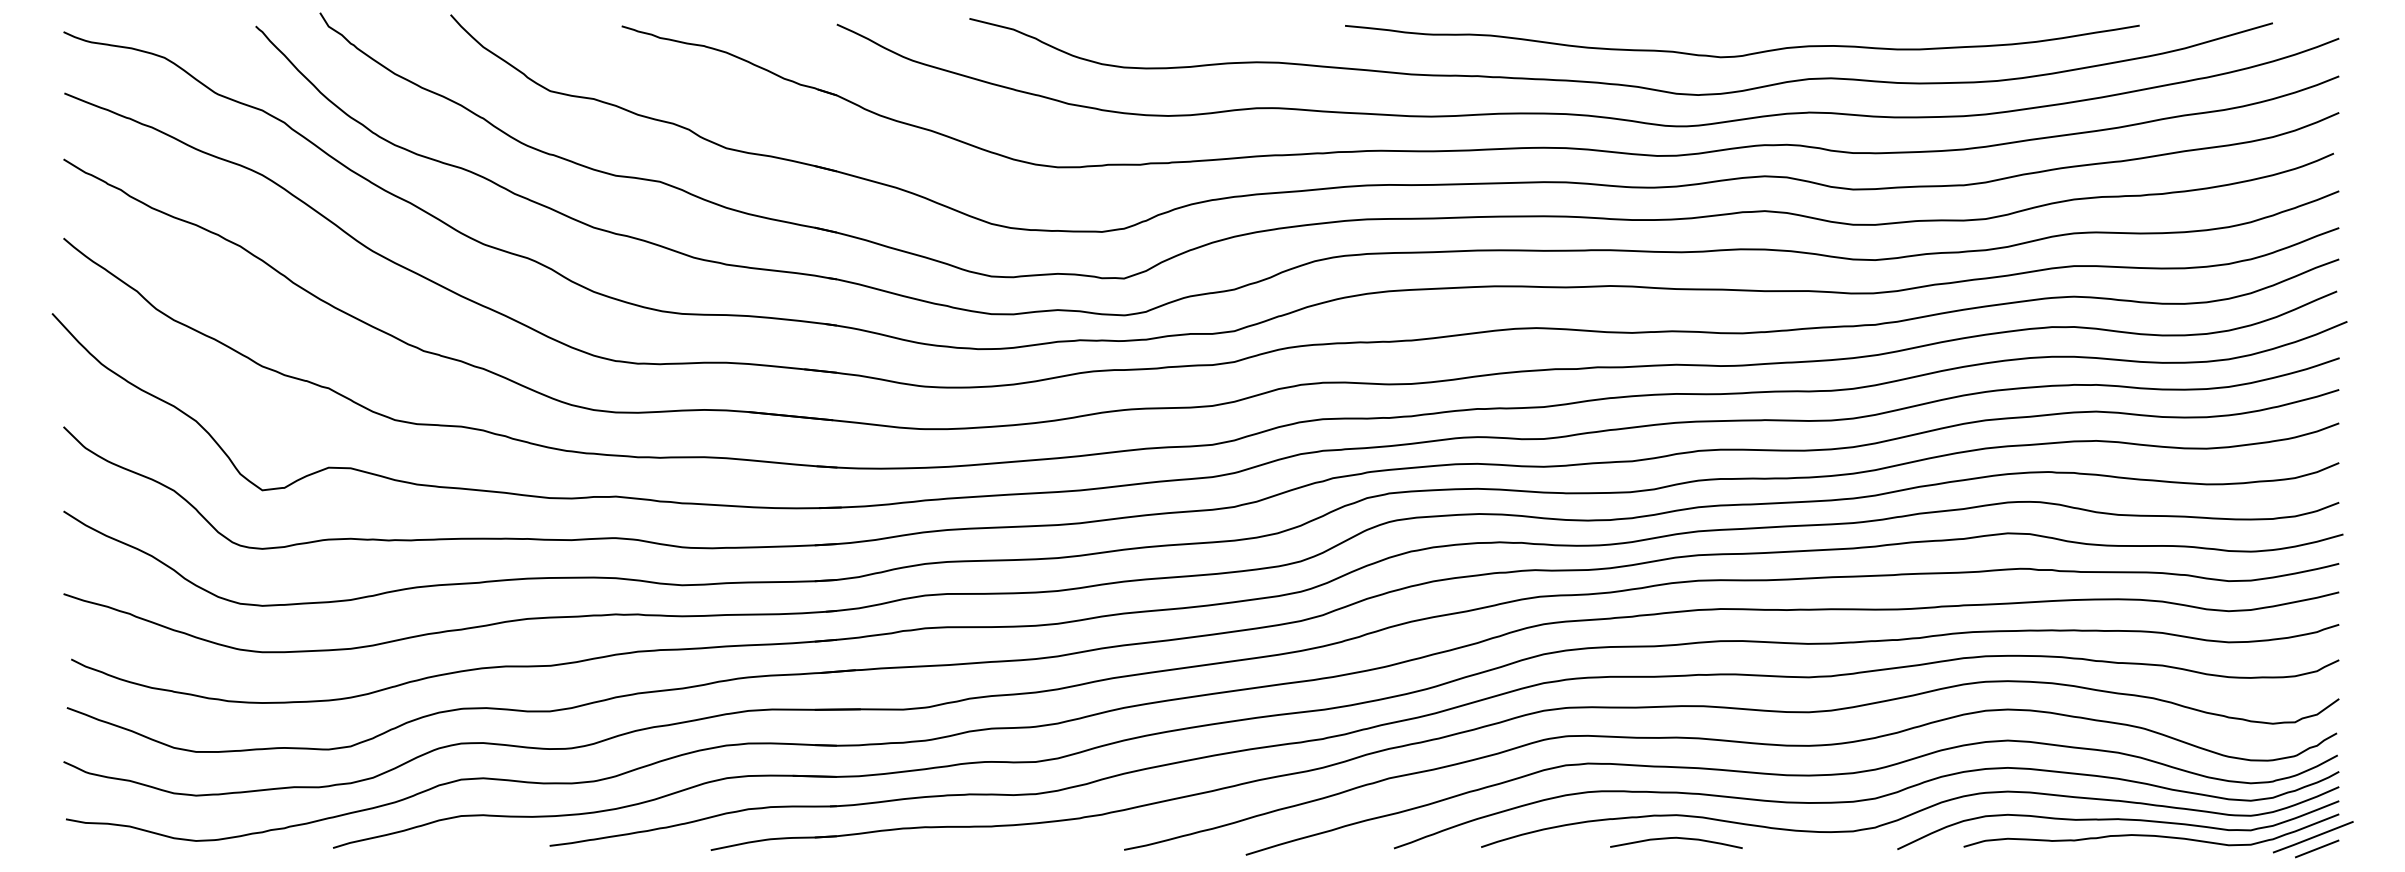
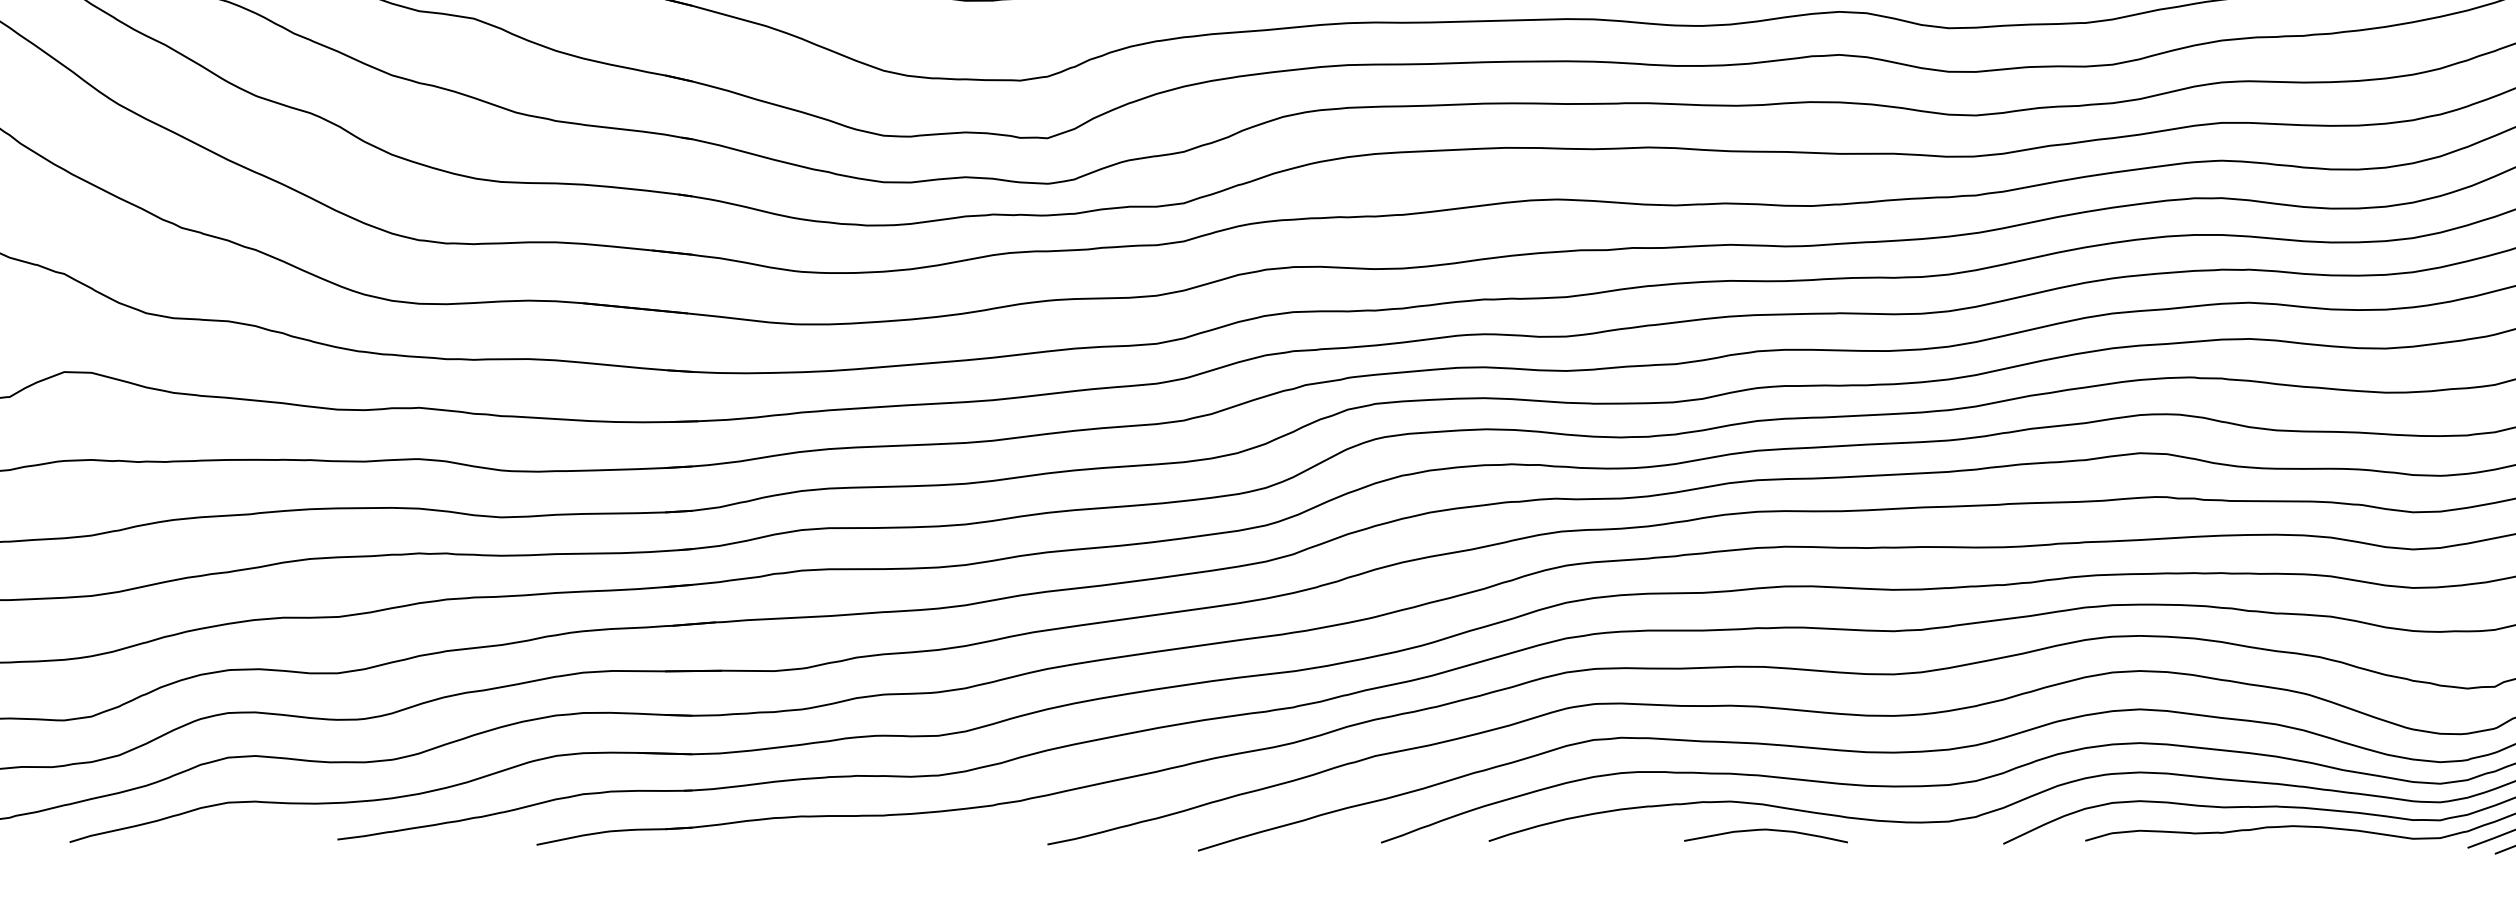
curve: (1676, 838) -> (1766, 830), moved

